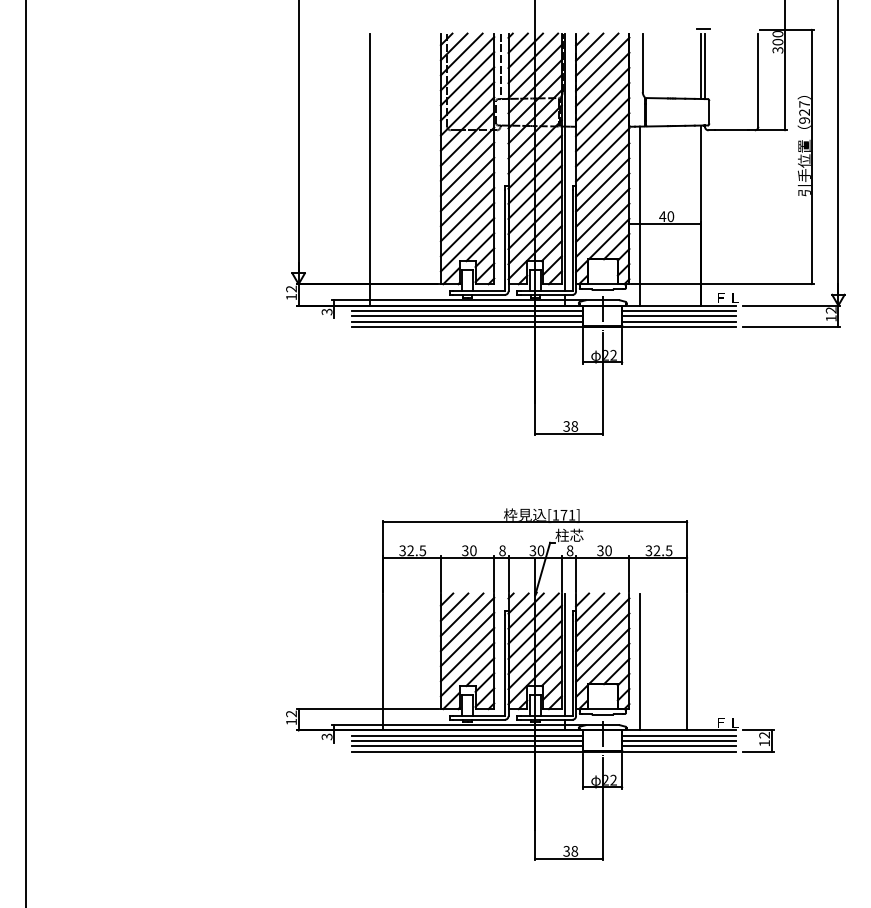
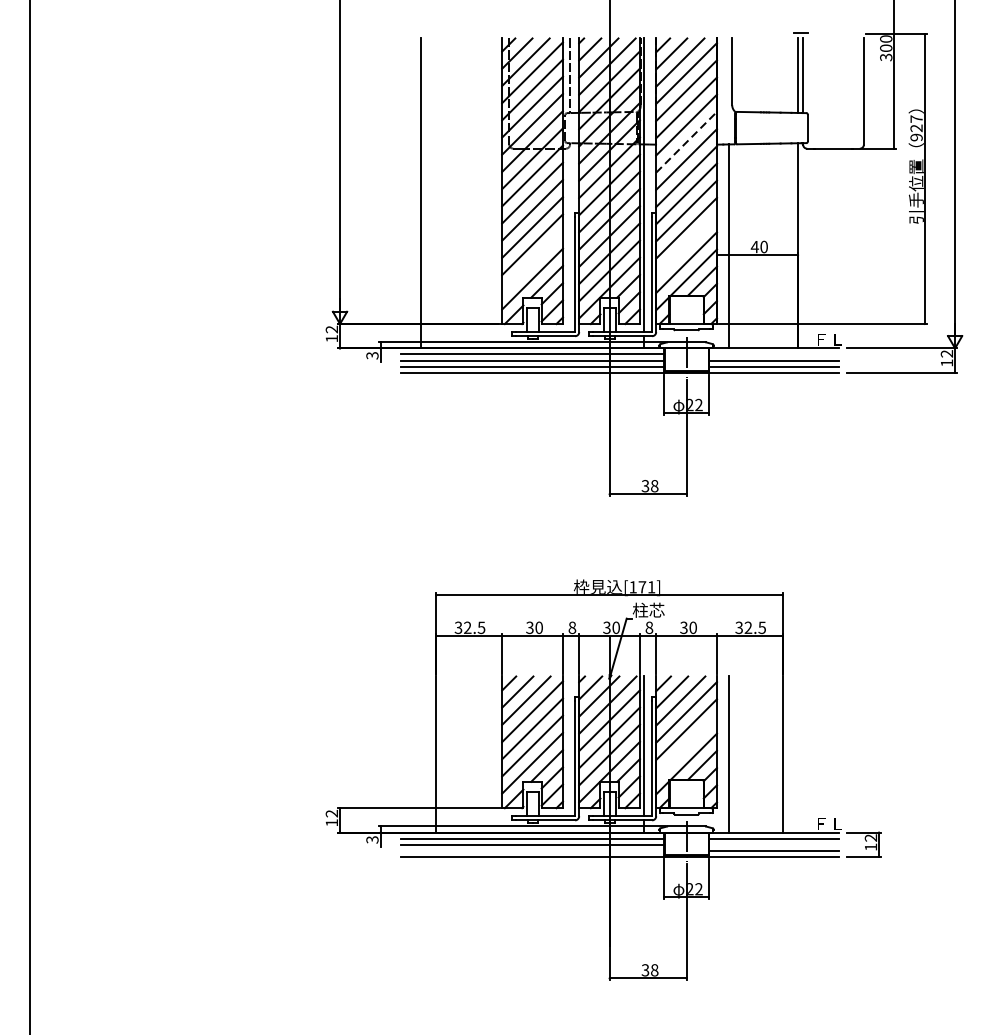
line: (602, 124) -> (686, 142), solid -> dashed
line: (602, 214) -> (686, 244), removed
line: (467, 229) -> (532, 261), removed
line: (679, 310) -> (774, 353), removed
line: (602, 654) -> (686, 745), removed
line: (679, 741) -> (774, 845), removed
line: (467, 746) -> (532, 850), removed

